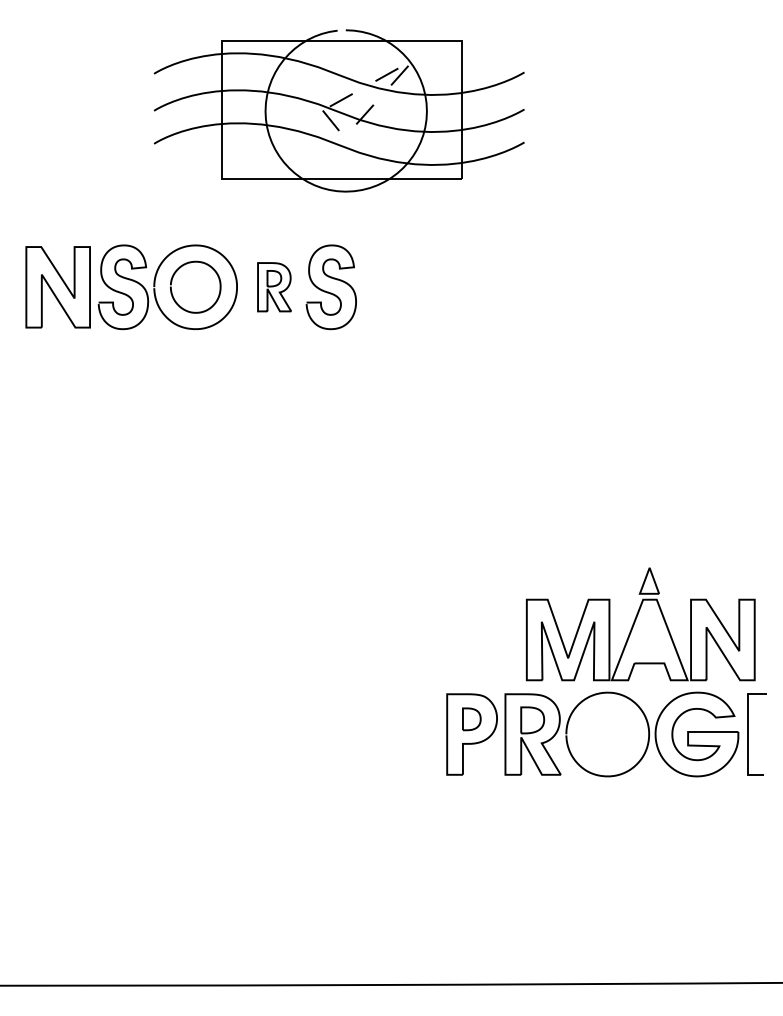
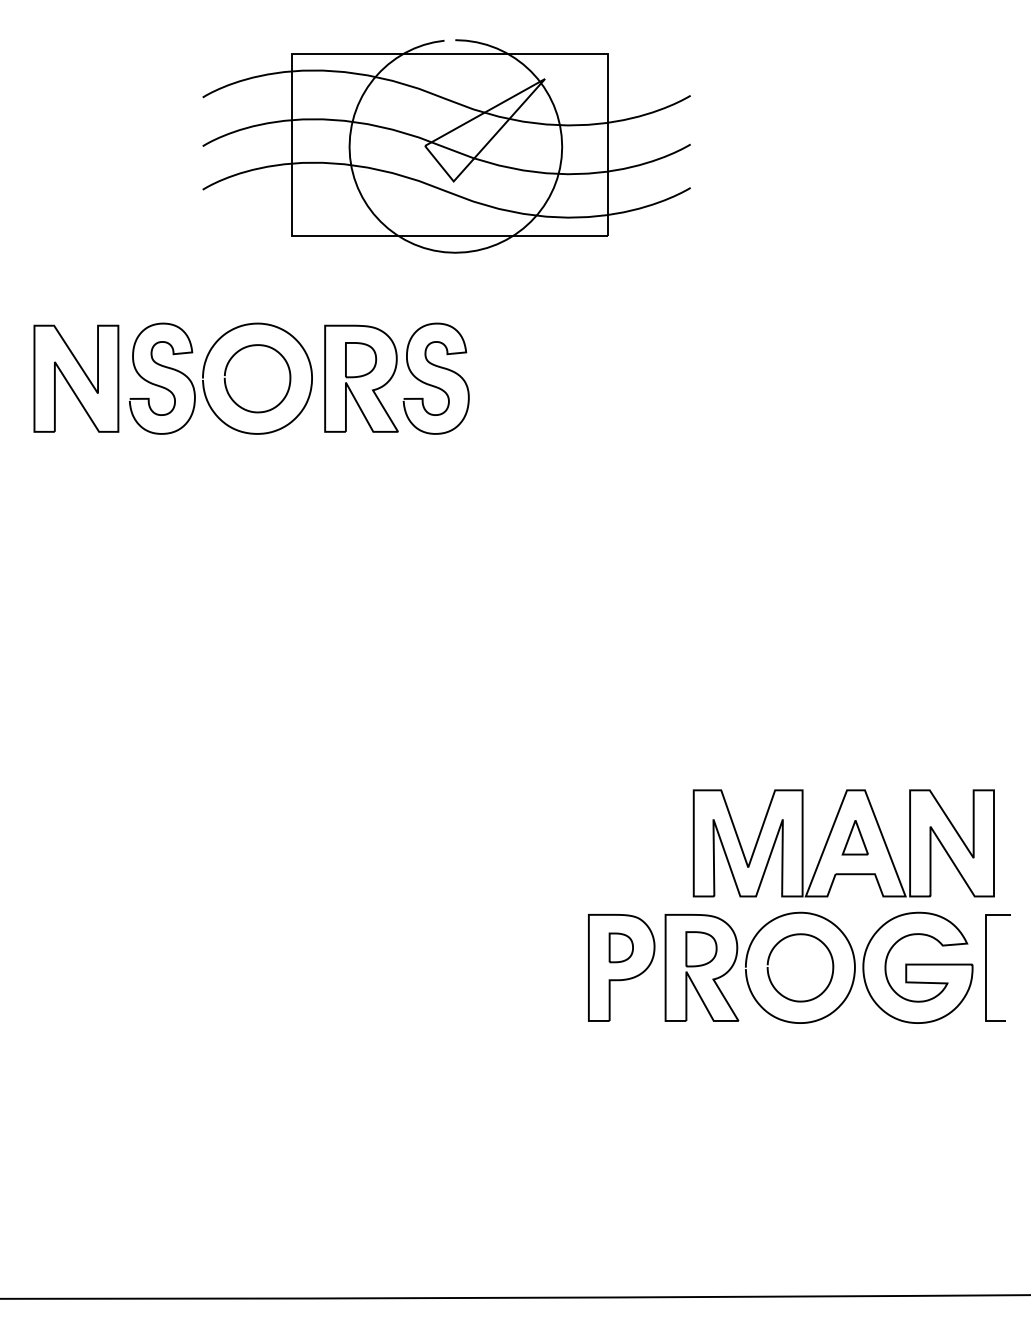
line: (402, 73) -> (529, 96), dashed -> solid
part: (274, 287) -> (361, 378), size x1.67
part: (648, 580) -> (854, 837), moved
curve: (584, 738) -> (769, 973), added

